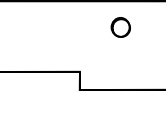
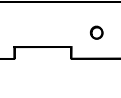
part: (120, 27) -> (96, 32), moved

